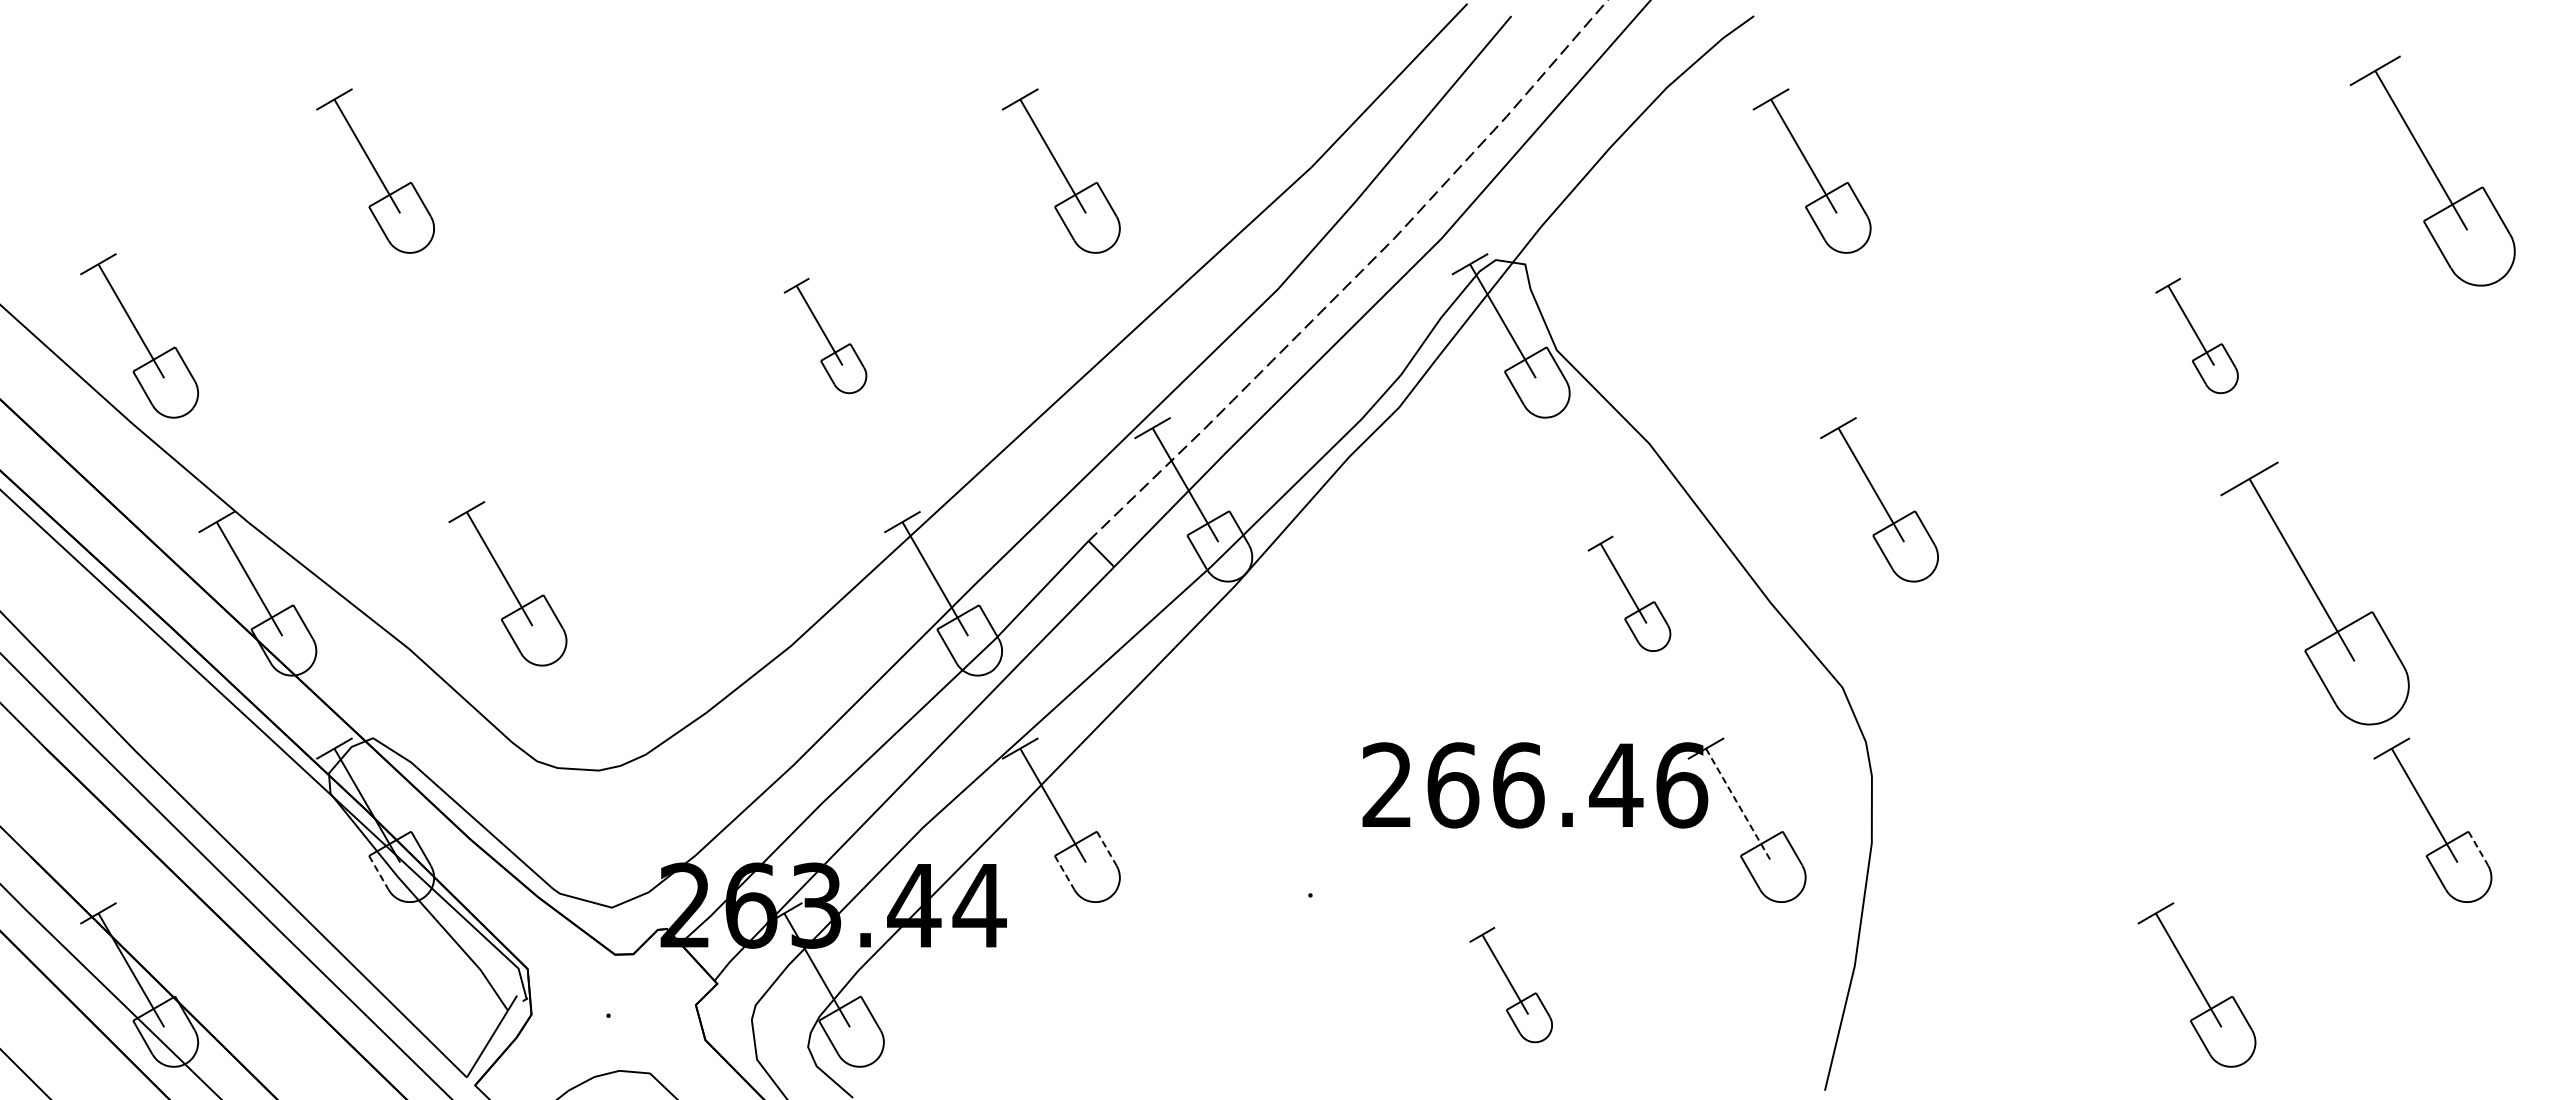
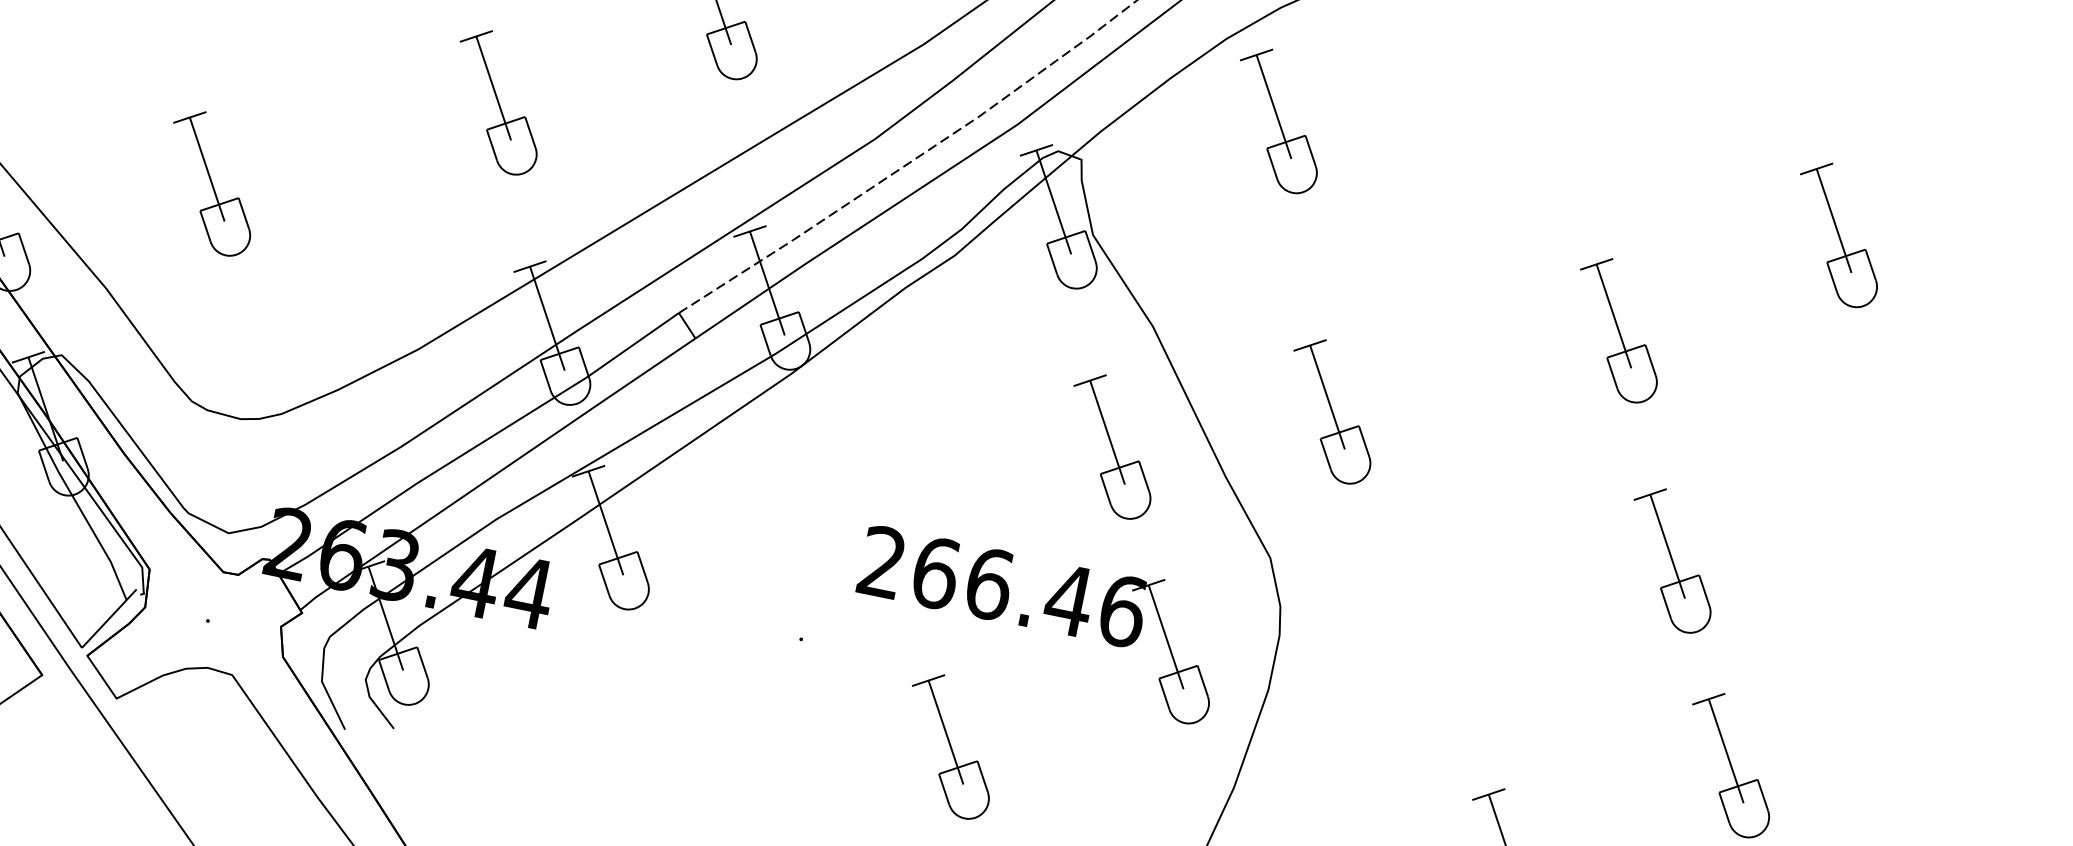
part: (1811, 170) -> (1277, 119), moved
part: (2432, 170) -> (1838, 233), size x0.71
part: (825, 335) -> (498, 101), size x1.43
part: (2196, 335) -> (1617, 329), size x1.43
part: (507, 583) -> (211, 182), moved
part: (1629, 593) -> (1111, 445), size x1.43
part: (2314, 593) -> (1671, 559), size x0.62
line: (1738, 805) -> (1165, 637), dashed -> solid
line: (1106, 848) -> (642, 567), dashed -> solid
line: (2478, 848) -> (1763, 795), dashed -> solid
line: (379, 873) -> (44, 466), dashed -> solid
line: (1064, 873) -> (603, 580), dashed -> solid
part: (1510, 984) -> (949, 745), size x1.43

